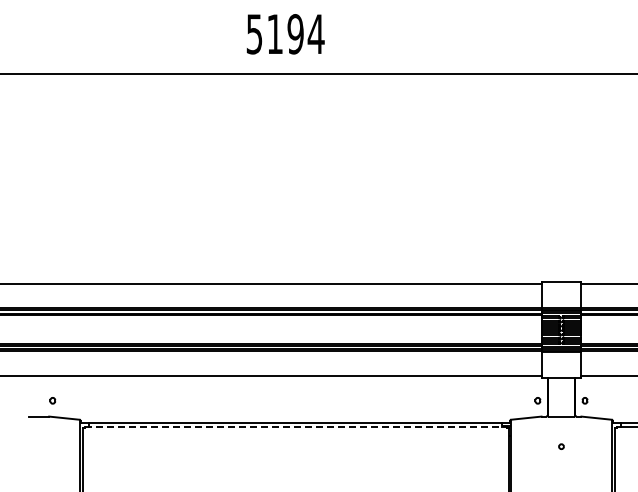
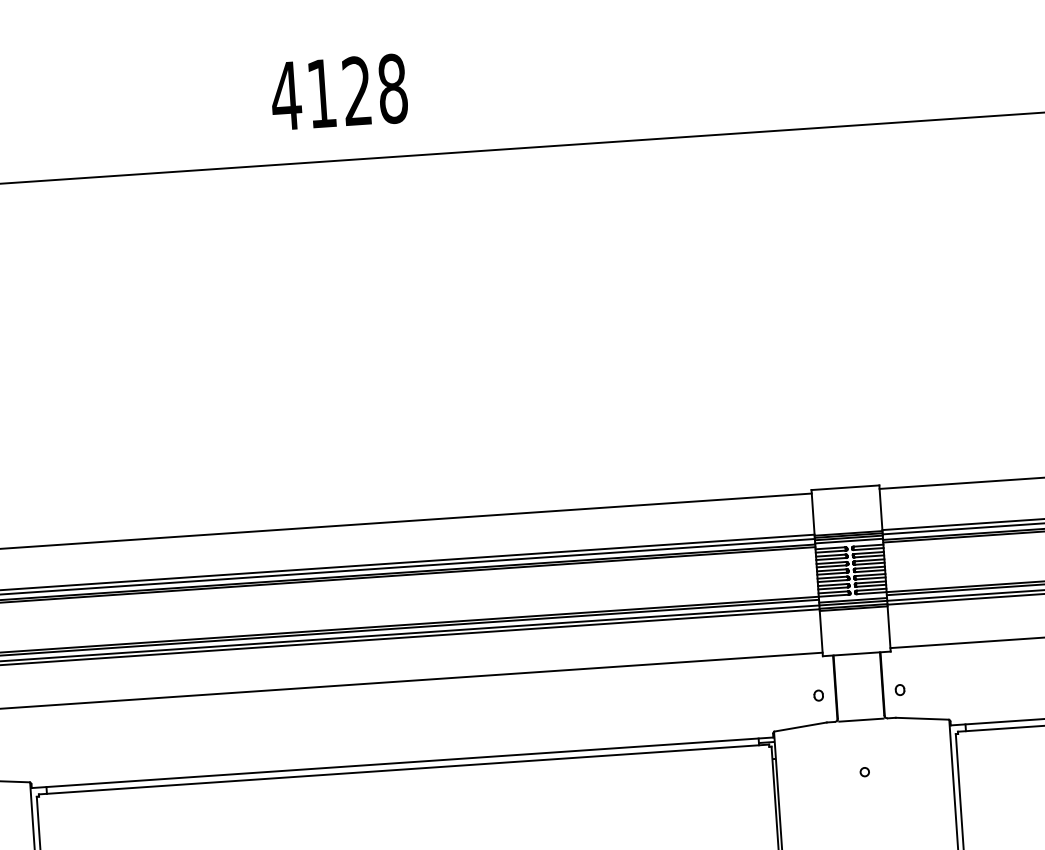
text: (285, 34) -> (339, 92), 5194 -> 4128
line: (296, 427) -> (405, 770), dashed -> solid

